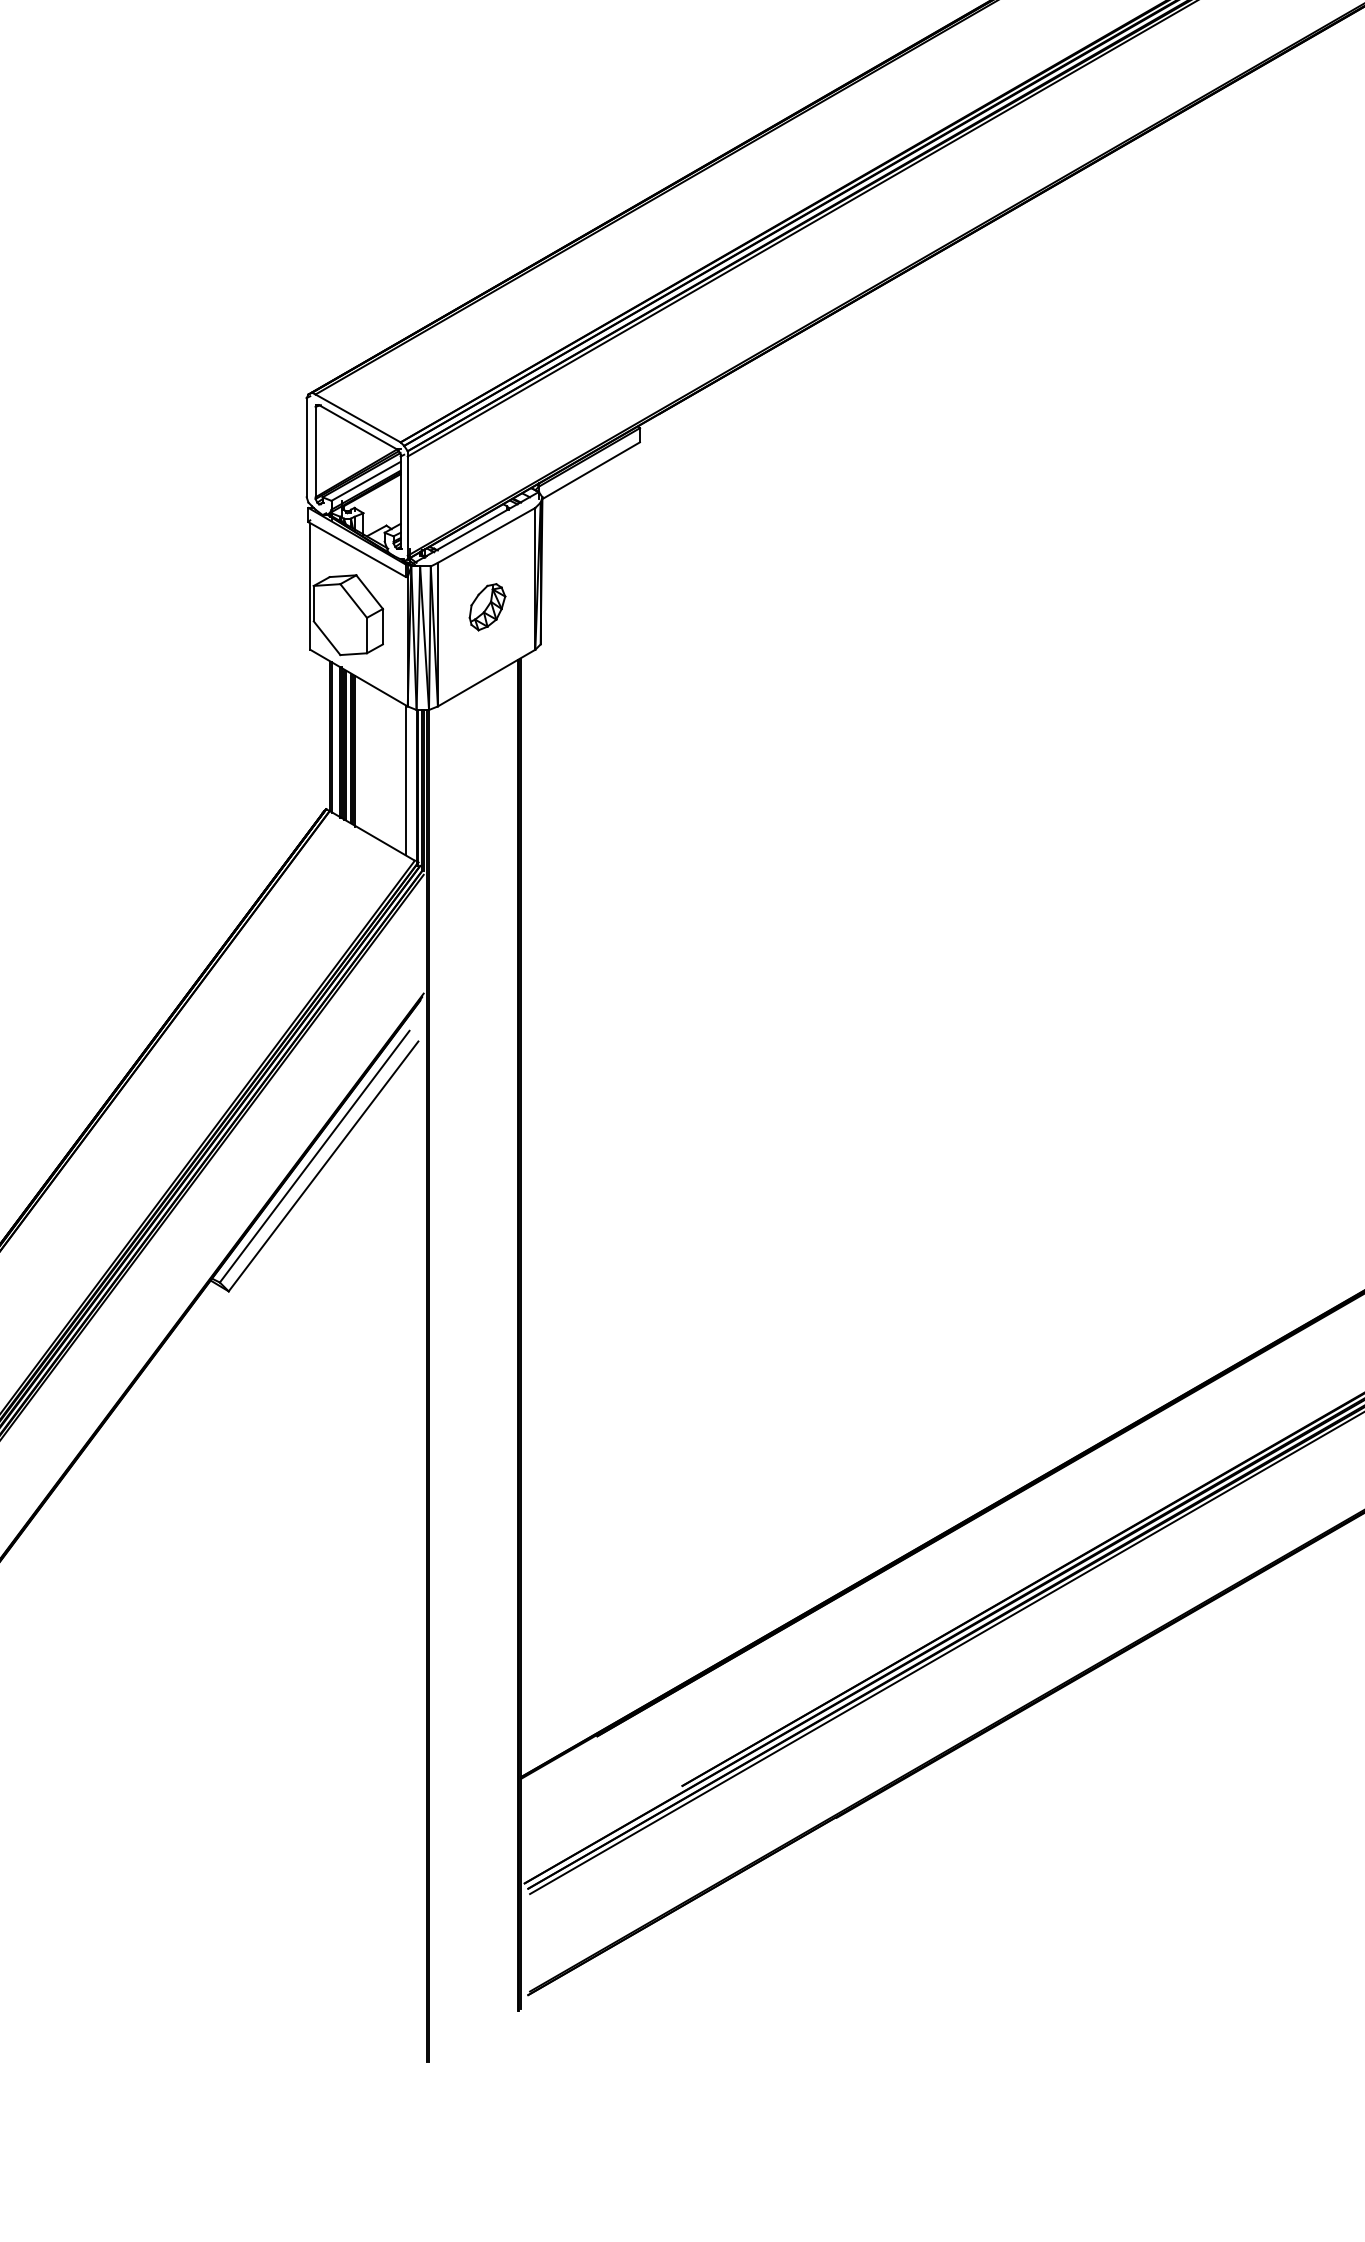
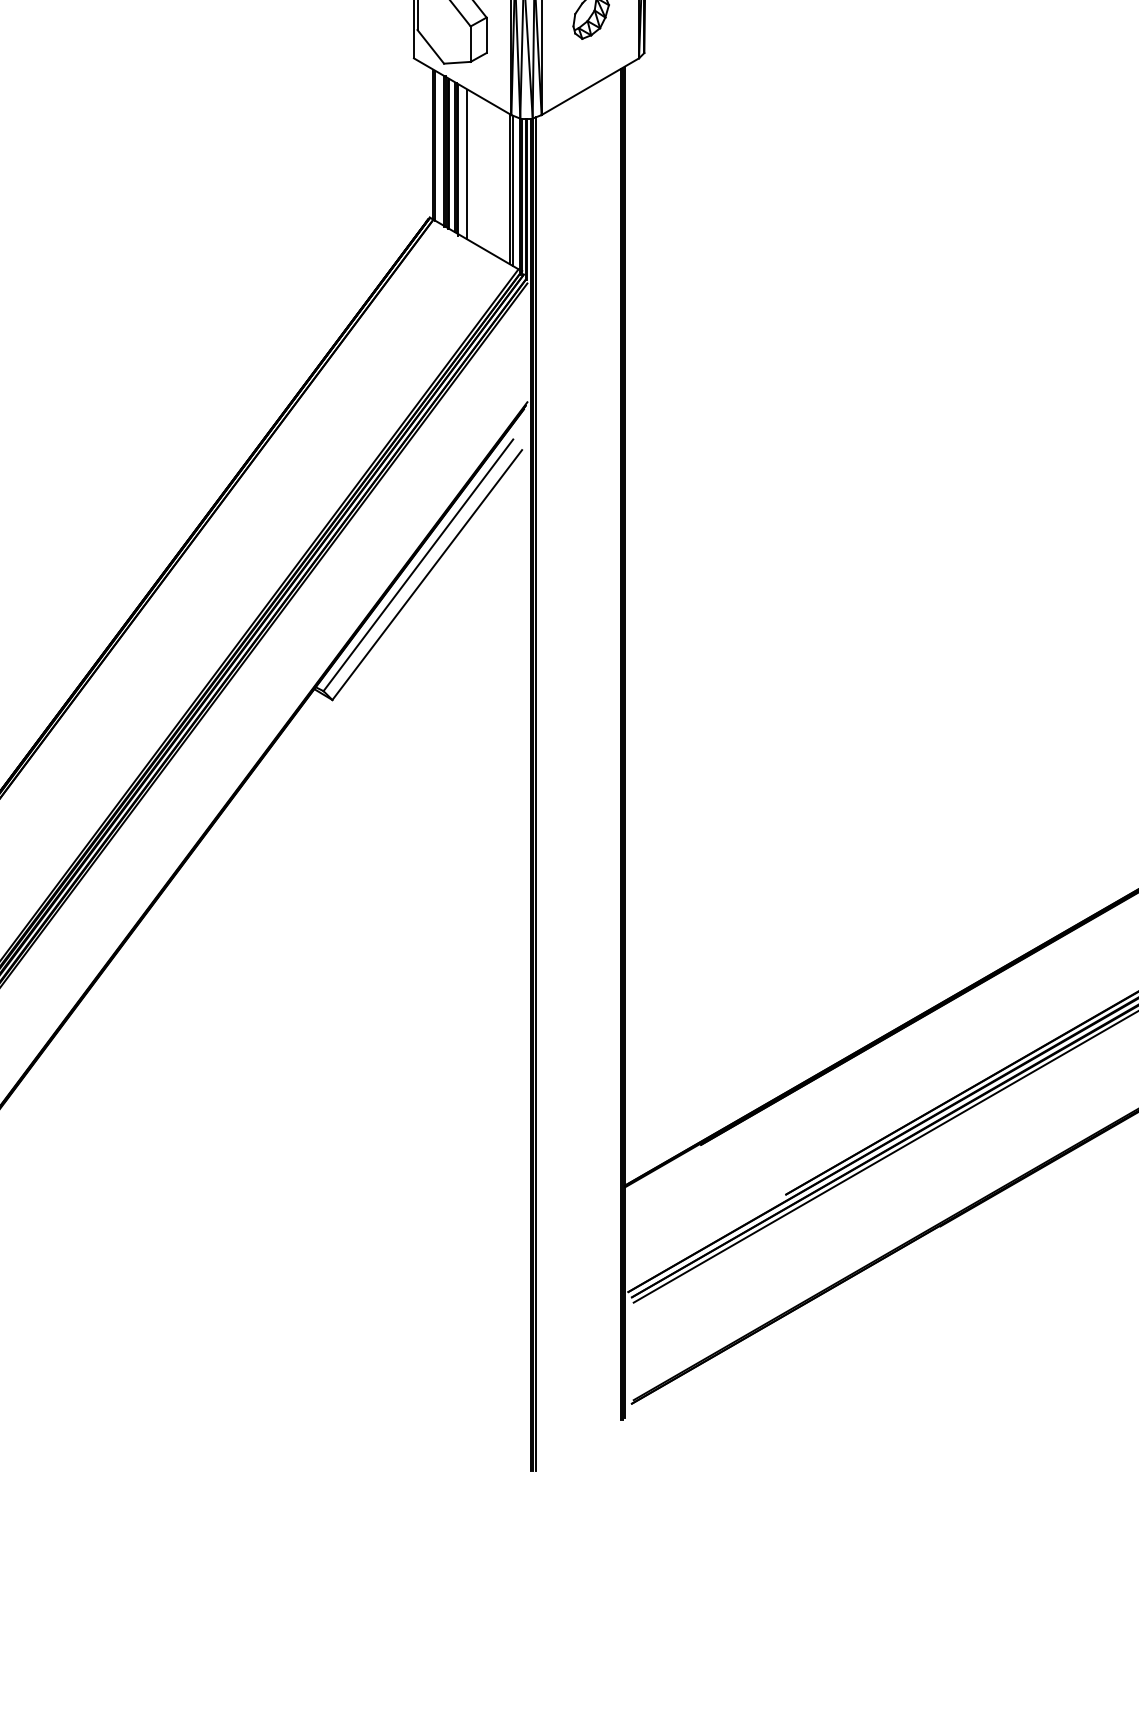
line: (363, 755) -> (467, 164), added
line: (409, 782) -> (513, 191), added
line: (432, 1385) -> (536, 794), added

